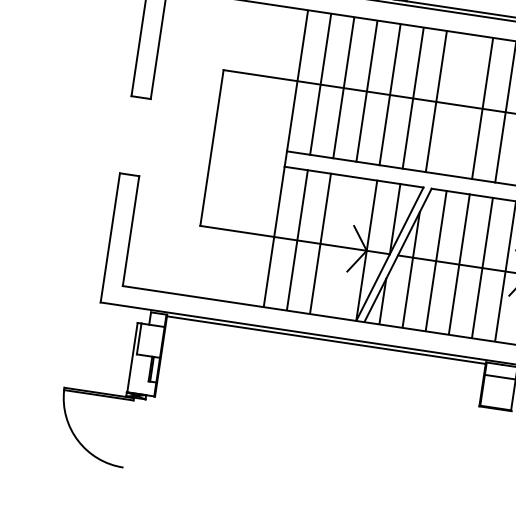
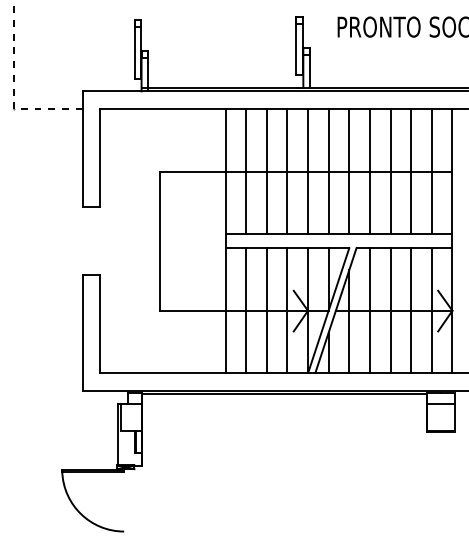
line: (459, 104) -> (369, 171), added
line: (343, 247) -> (287, 310), added

